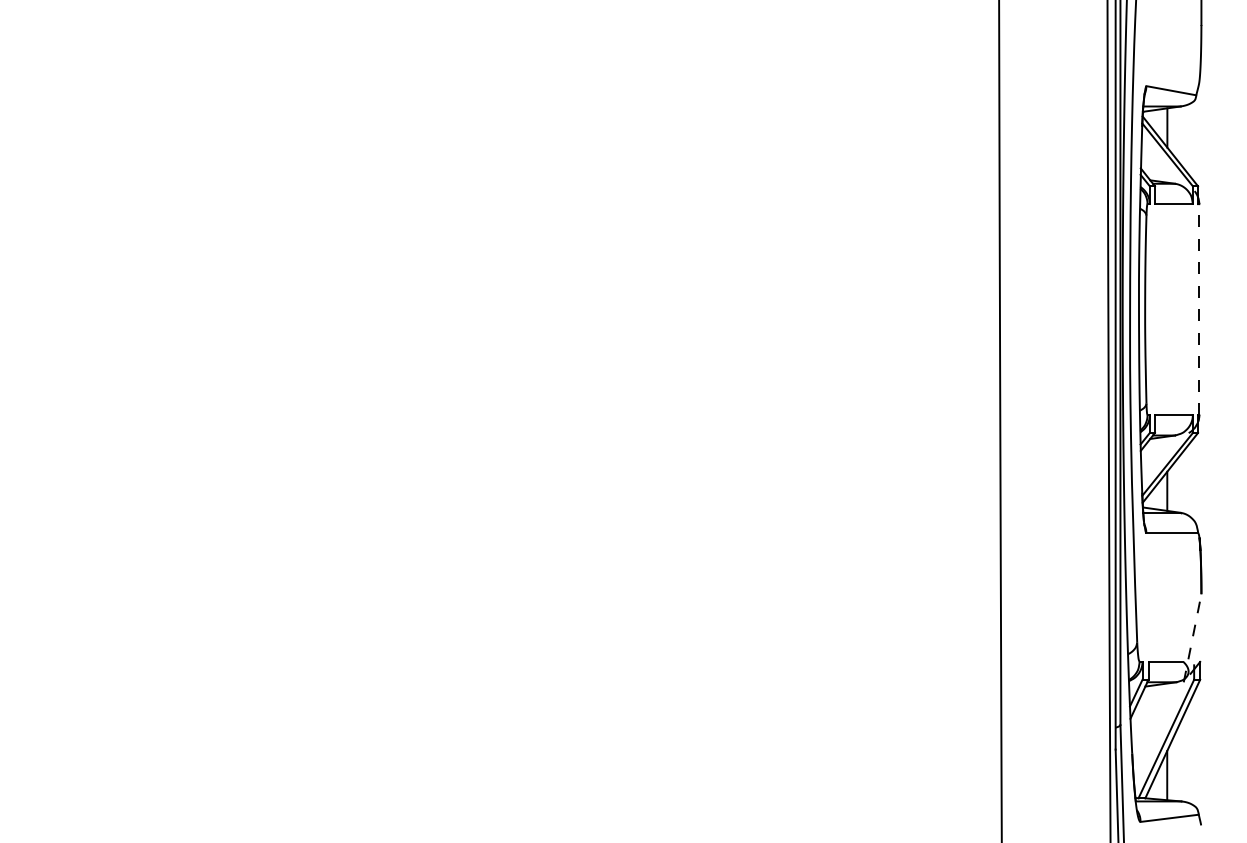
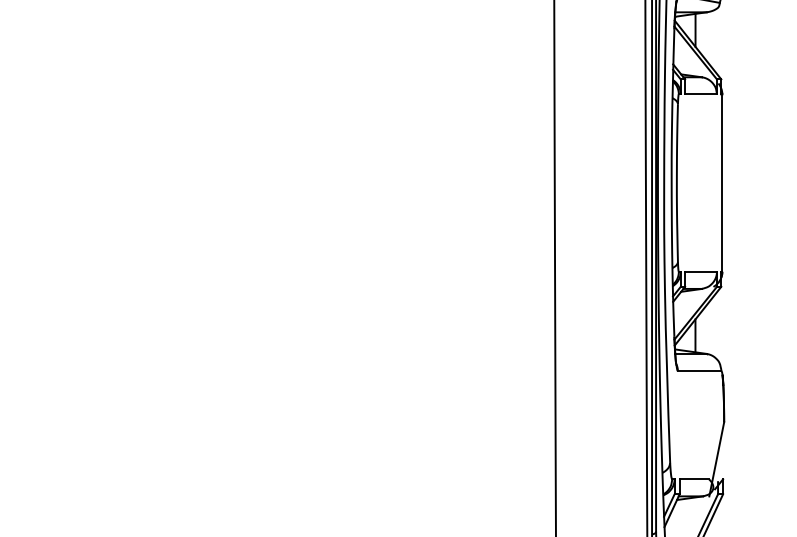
line: (1199, 309) -> (722, 182), dashed -> solid
line: (1192, 638) -> (716, 459), dashed -> solid

